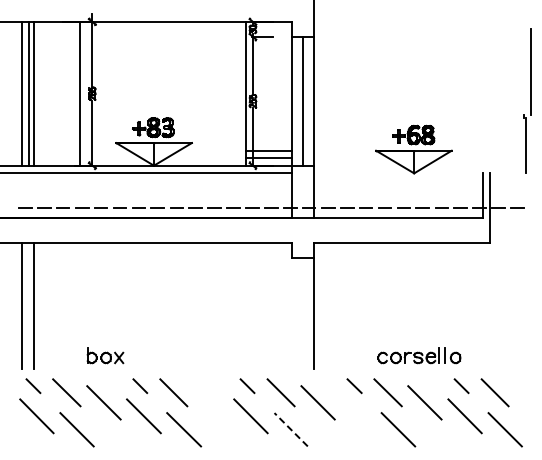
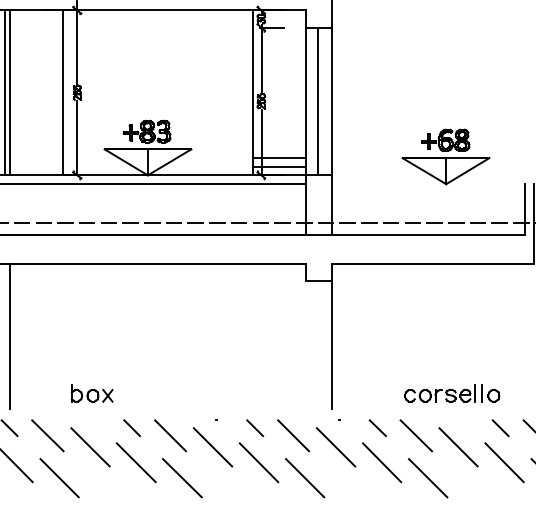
line: (210, 402) -> (212, 446), added
line: (357, 416) -> (381, 462), added
line: (291, 429) -> (305, 477), dashed -> solid

